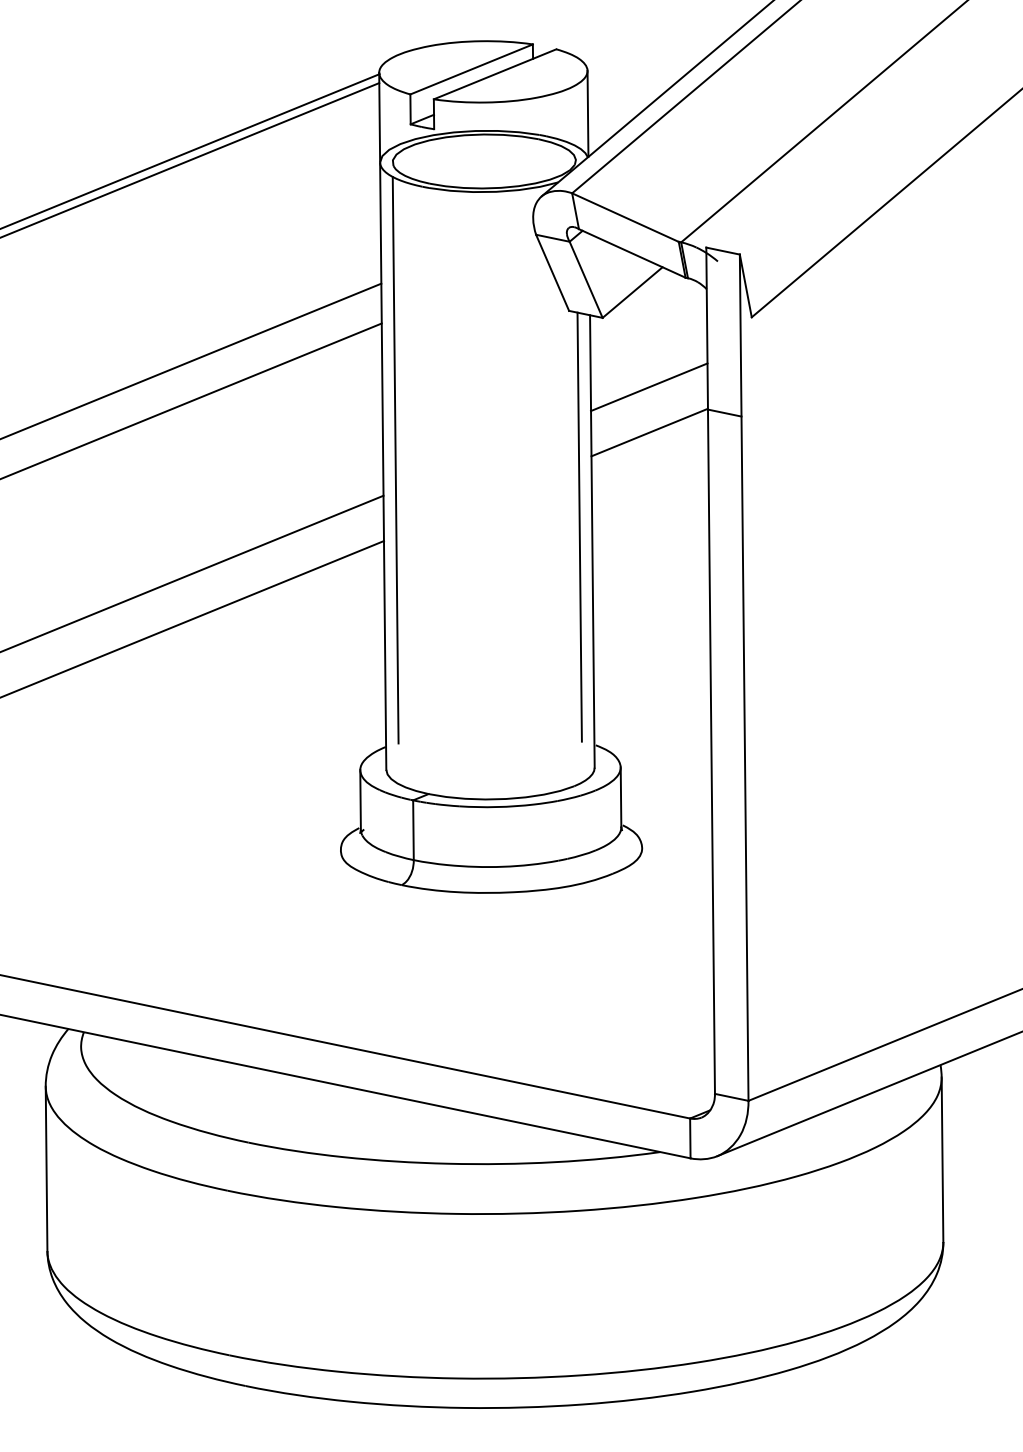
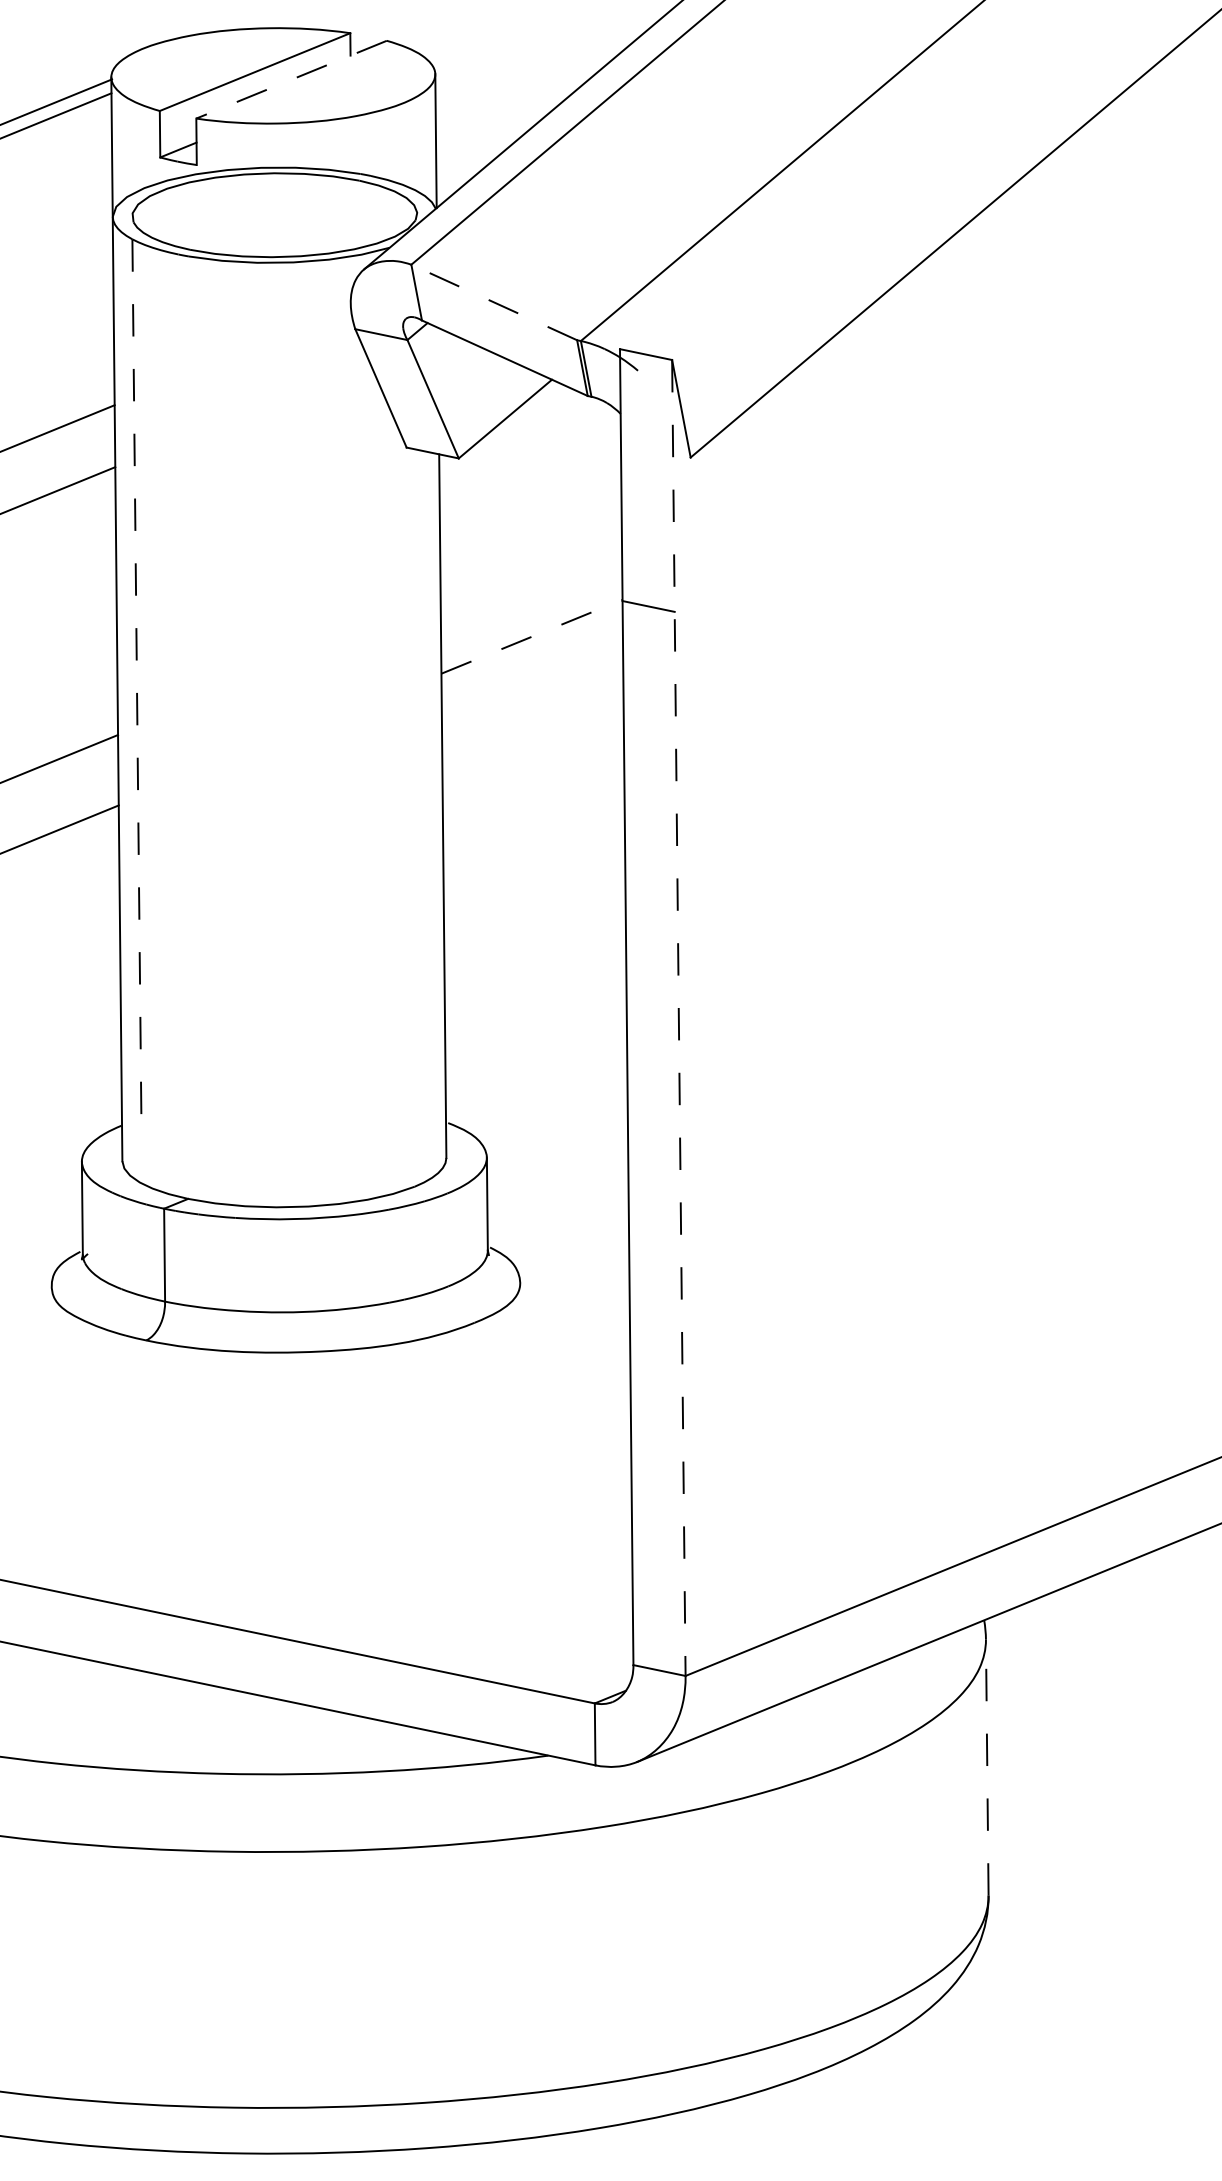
line: (494, 74) -> (290, 79), solid -> dashed
line: (625, 217) -> (494, 302), solid -> dashed
line: (649, 387) -> (531, 566), removed
line: (649, 432) -> (531, 636), solid -> dashed
line: (395, 460) -> (136, 680), solid -> dashed
line: (579, 526) -> (422, 782), removed
line: (744, 678) -> (679, 1019), solid -> dashed
line: (942, 1159) -> (987, 1767), solid -> dashed

